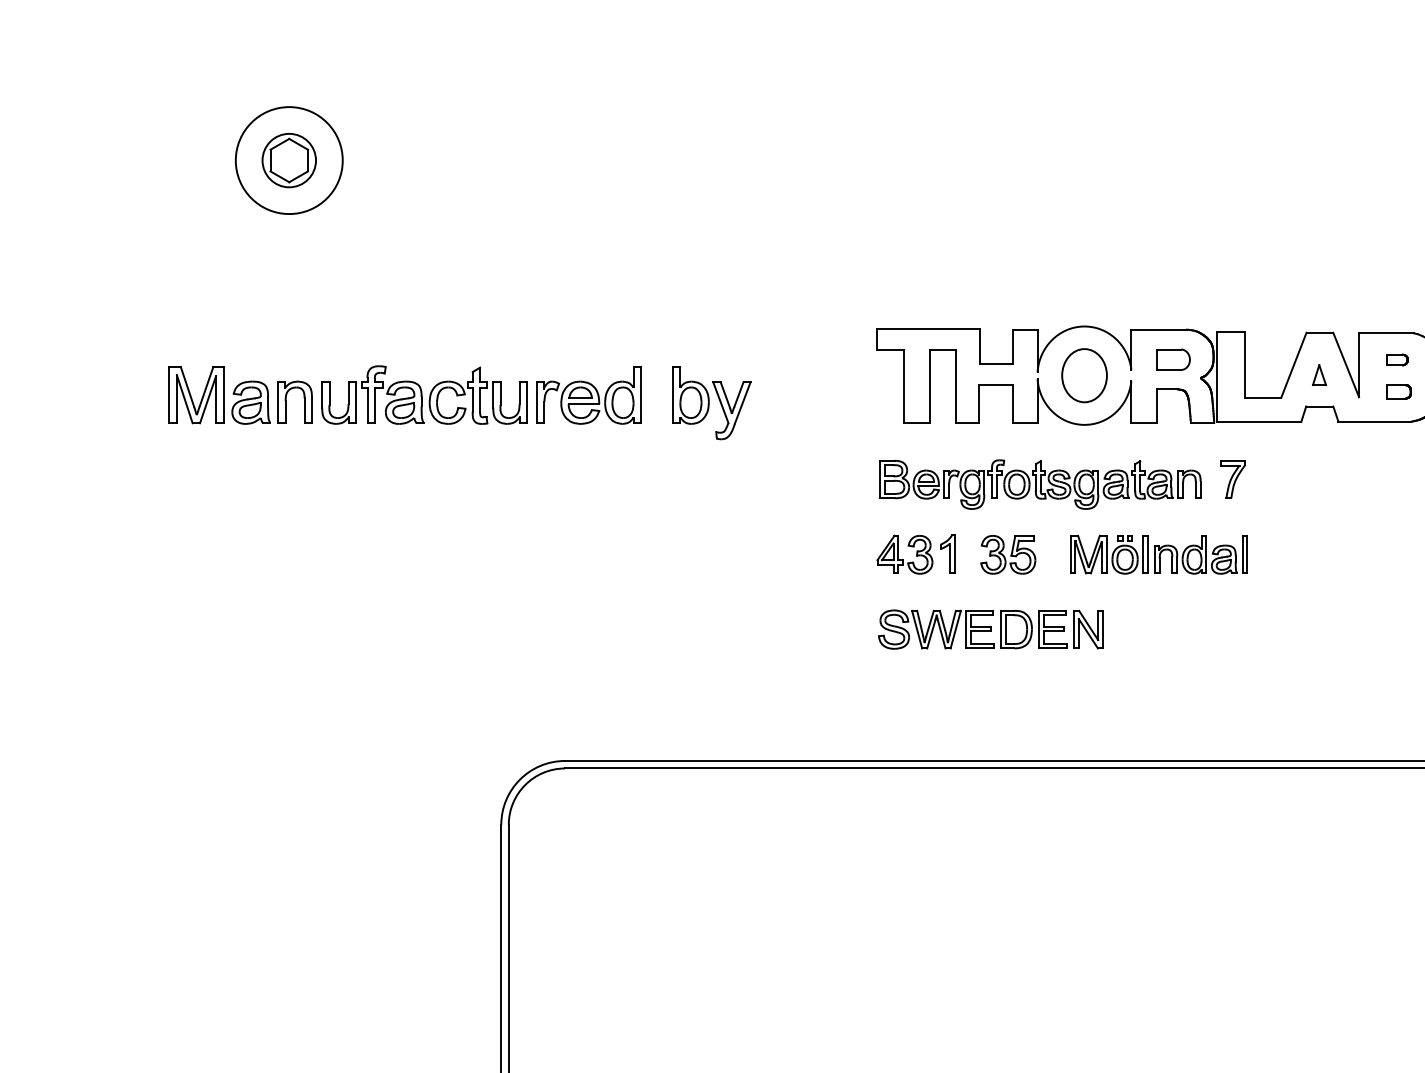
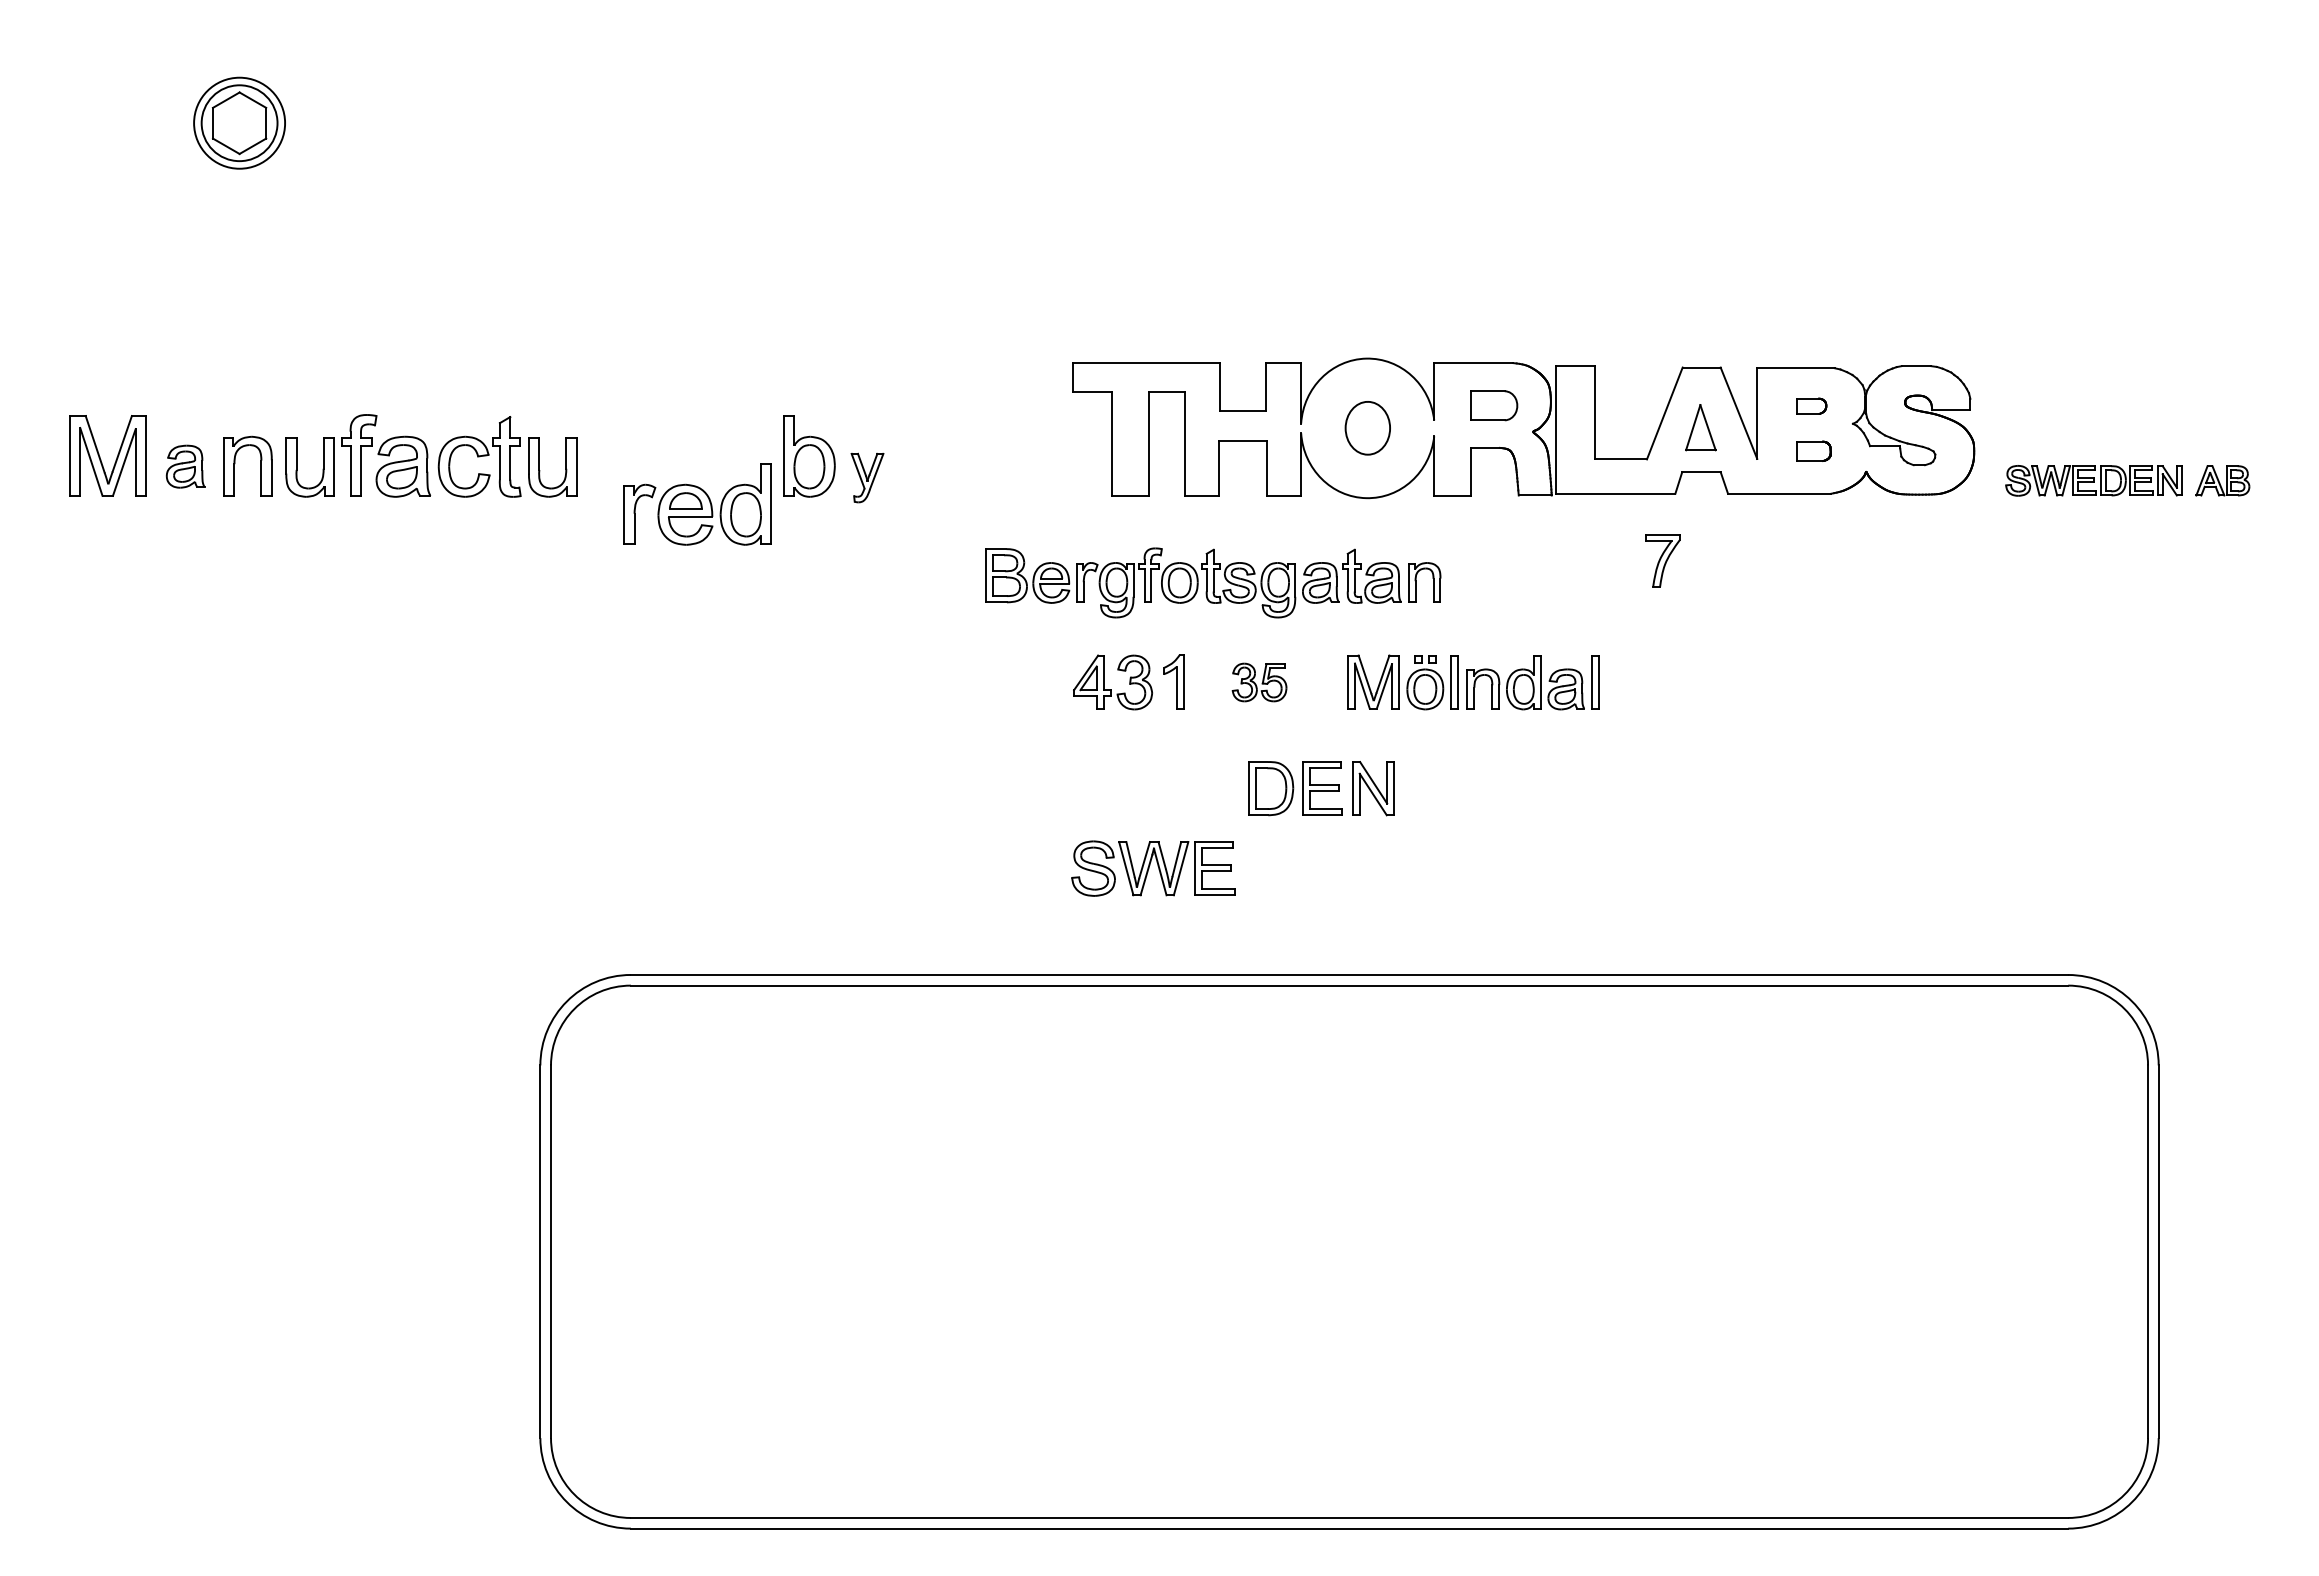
circle: (289, 160) -> (239, 123), size x0.6
part: (1084, 375) -> (1367, 427), size x0.7
part: (1319, 375) -> (1701, 427), size x1.6
part: (588, 395) -> (697, 504), moved
part: (251, 402) -> (185, 466), size x0.7
part: (731, 410) -> (867, 477), size x0.6
part: (1233, 479) -> (1662, 560), moved
part: (1040, 484) -> (1213, 582), moved
part: (1008, 554) -> (1259, 682), size x0.7
part: (936, 629) -> (1153, 868), moved

